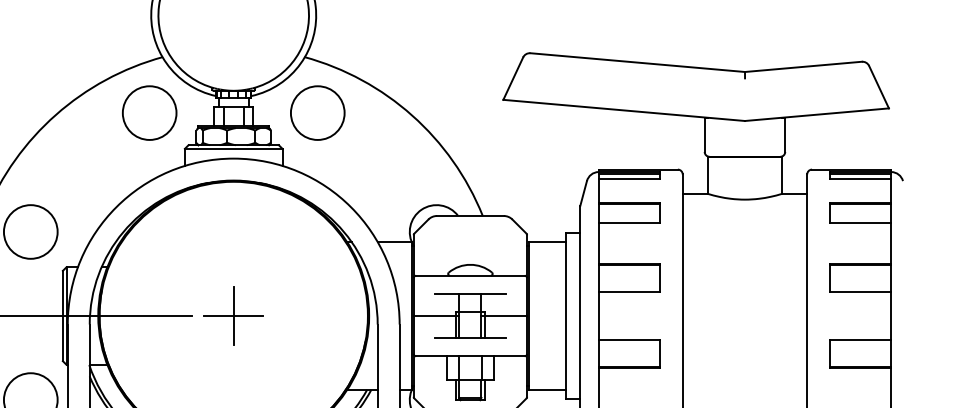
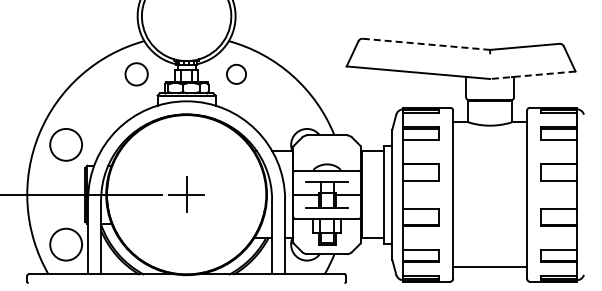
line: (637, 62) -> (426, 44), solid -> dashed
circle: (149, 113) -> (136, 74), size x0.7
circle: (317, 113) -> (236, 74), size x0.6
line: (816, 115) -> (532, 75), solid -> dashed

